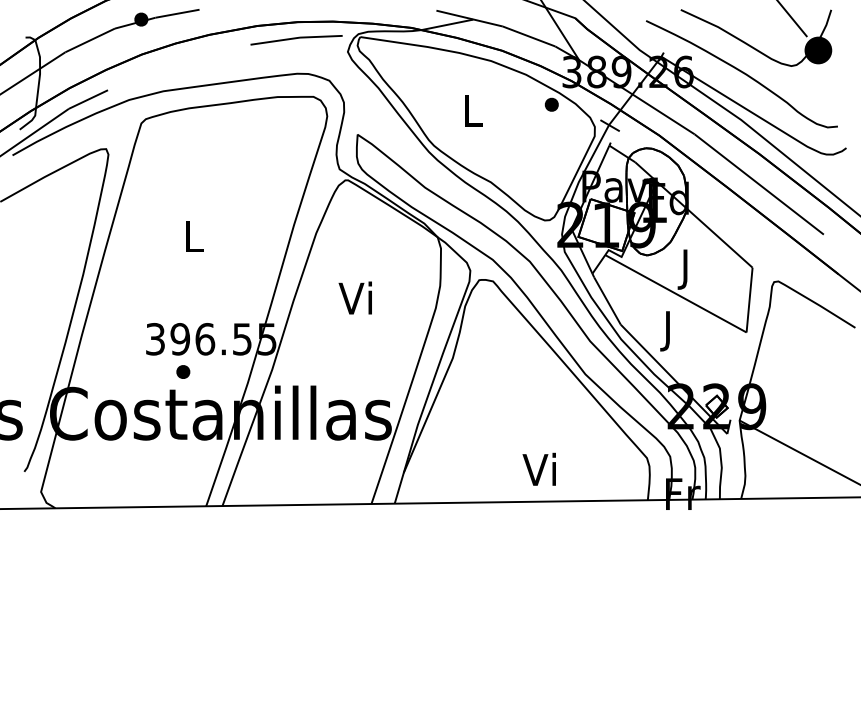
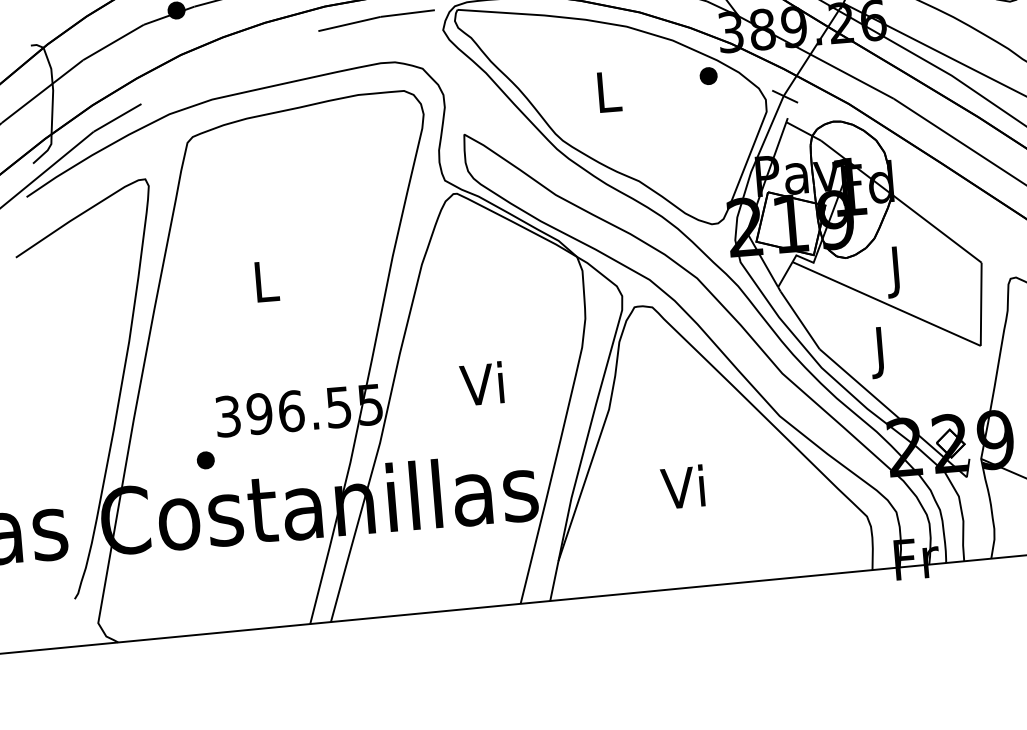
text: (354, 297) -> (480, 383), moved
part: (183, 371) -> (205, 459), moved
text: (538, 468) -> (681, 486), moved

